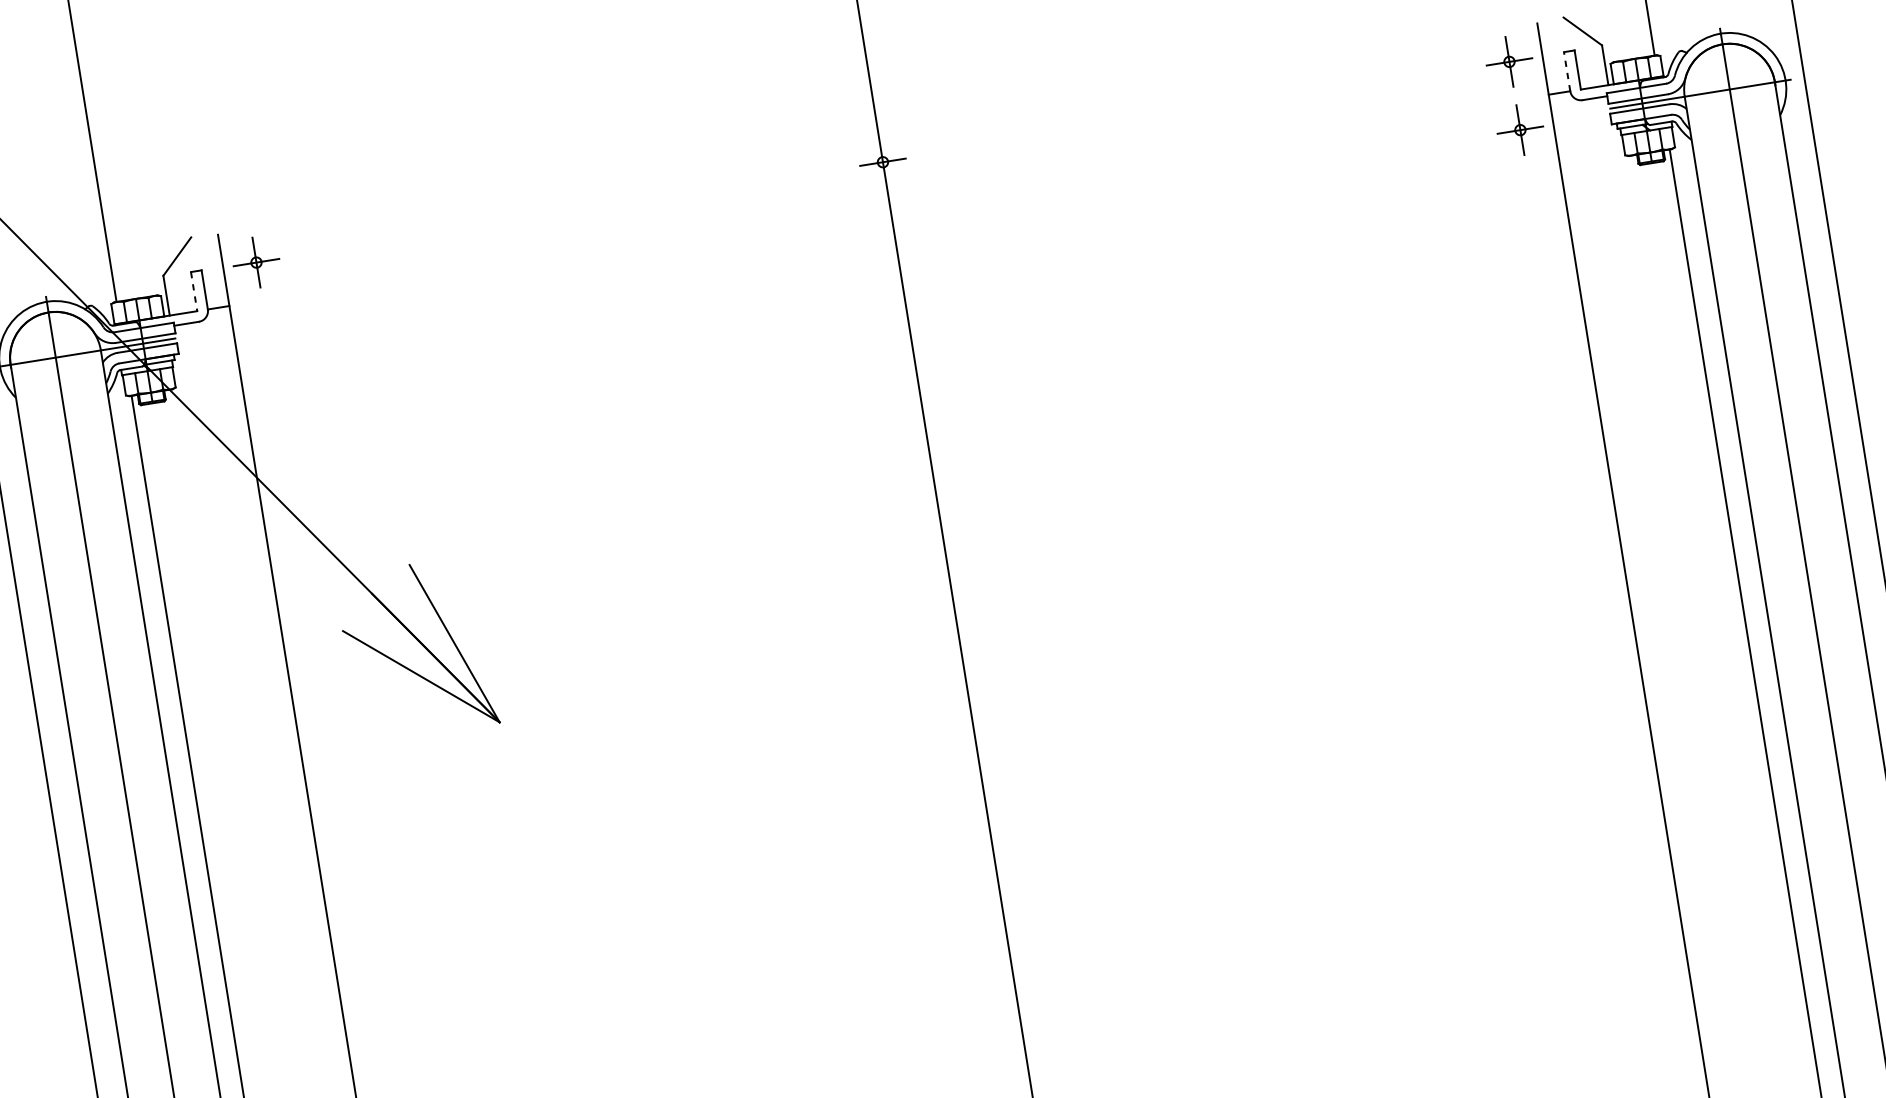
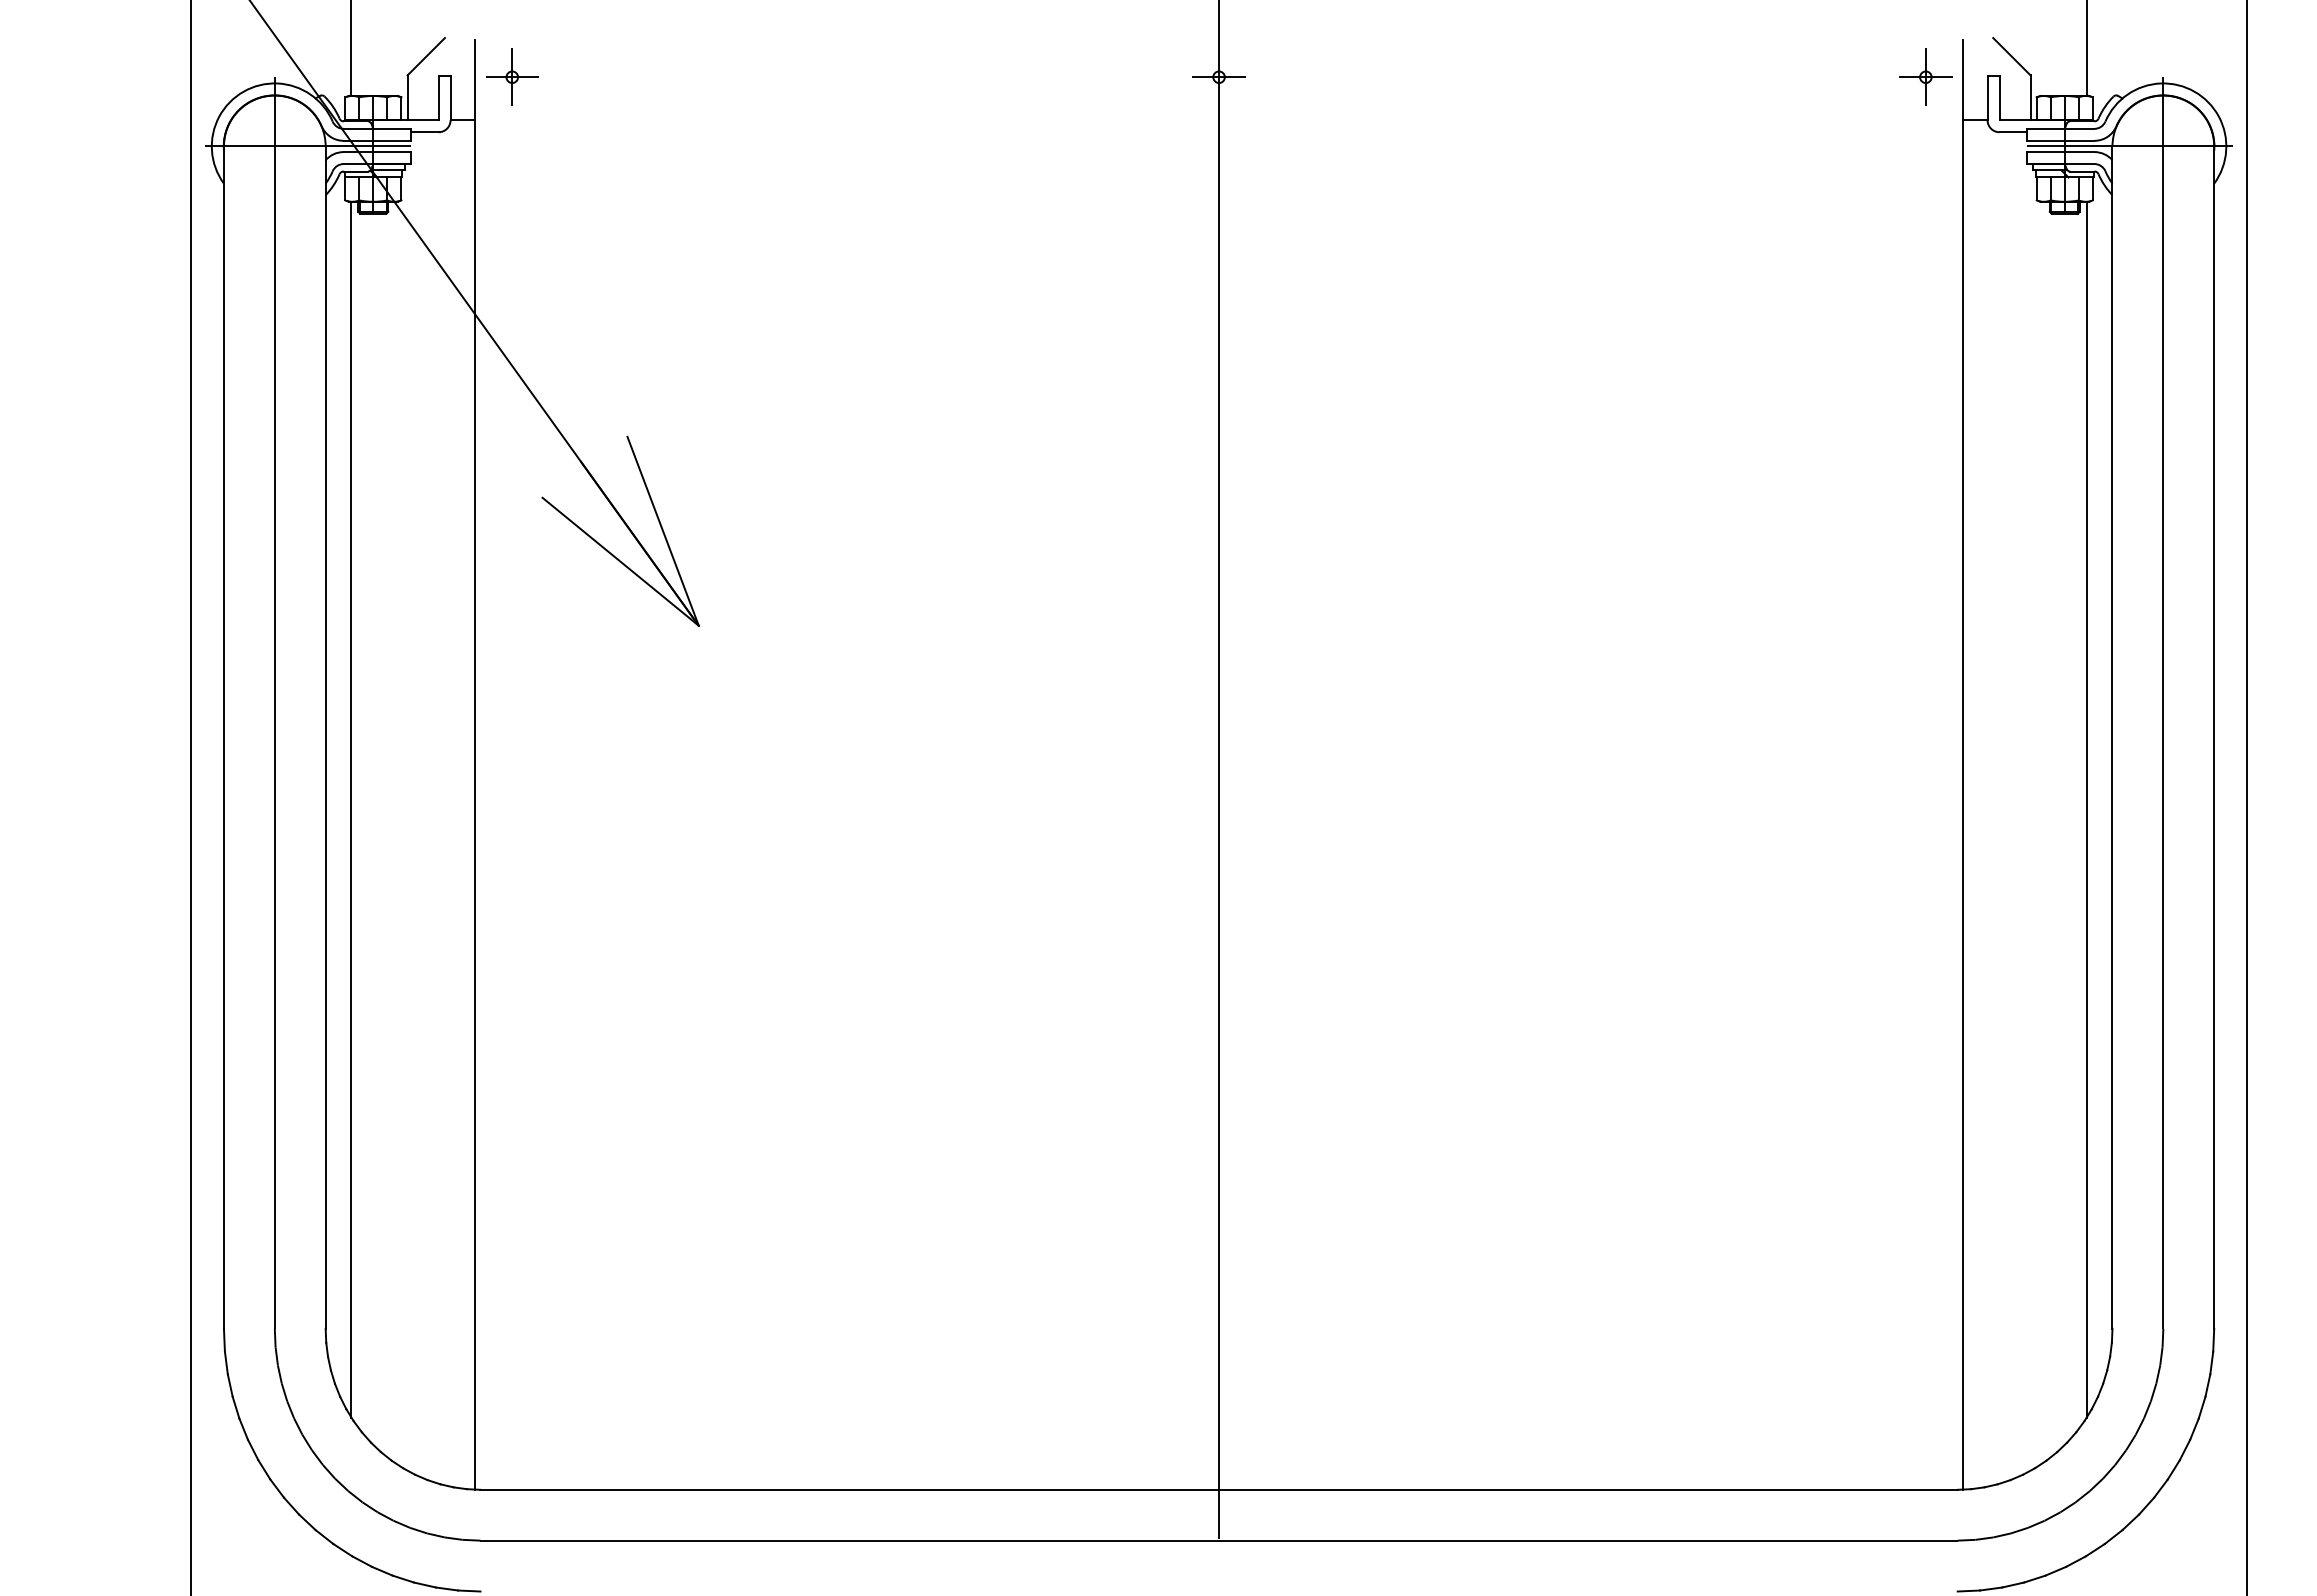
line: (1566, 71) -> (1987, 97), dashed -> solid
part: (1519, 129) -> (1925, 153), removed
line: (194, 291) -> (438, 98), dashed -> solid

